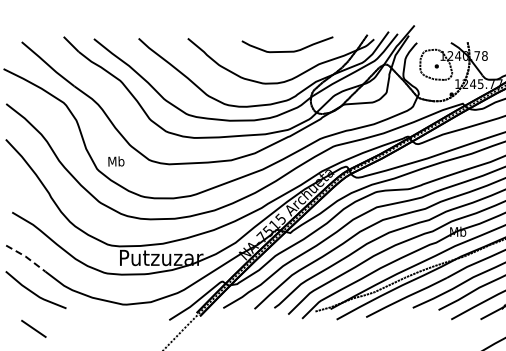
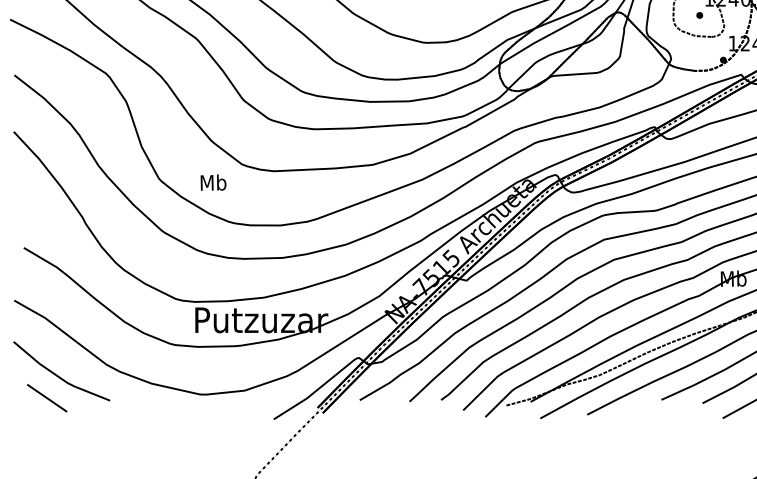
text: (116, 161) -> (213, 182), moved
line: (26, 257) -> (46, 319), dashed -> solid
line: (33, 328) -> (46, 397), moved

